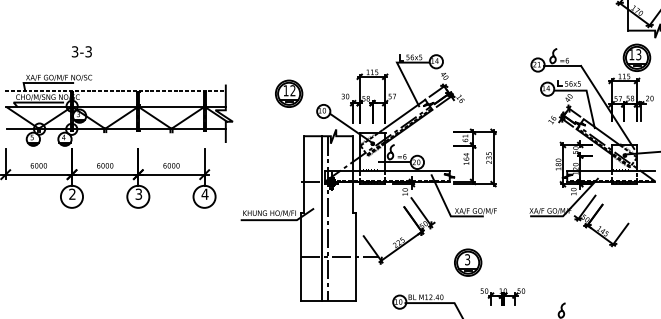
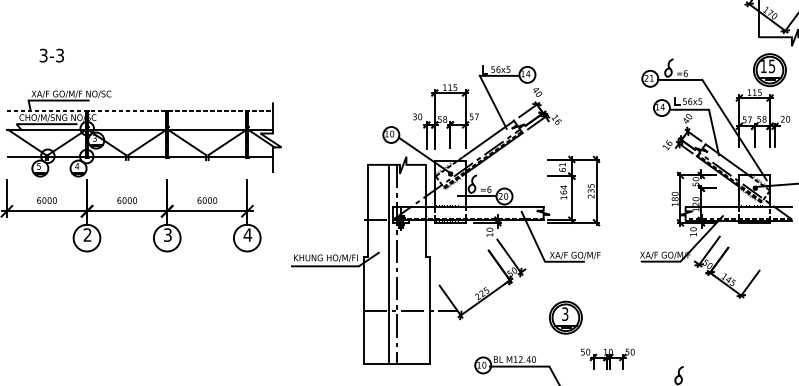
text: (81, 51) -> (51, 55), moved
text: (638, 54) -> (771, 66), 13 -> 15
part: (289, 93) -> (349, 113), removed

